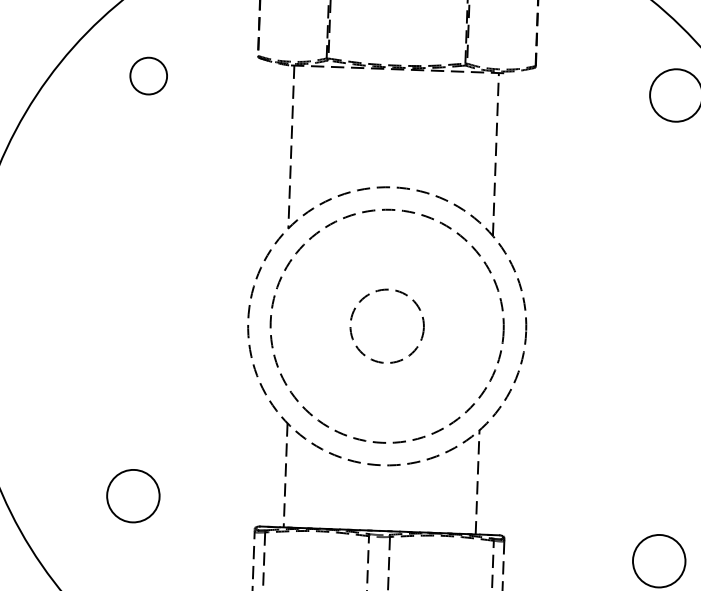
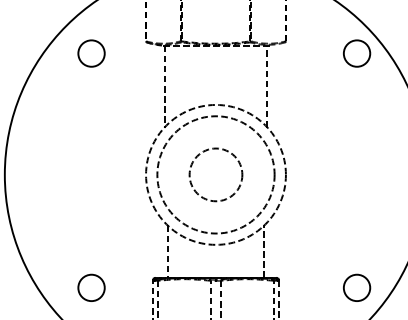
circle: (148, 76) -> (91, 53), size x1.43
circle: (386, 325) -> (215, 174), size x1.43
circle: (133, 495) -> (91, 287), moved

